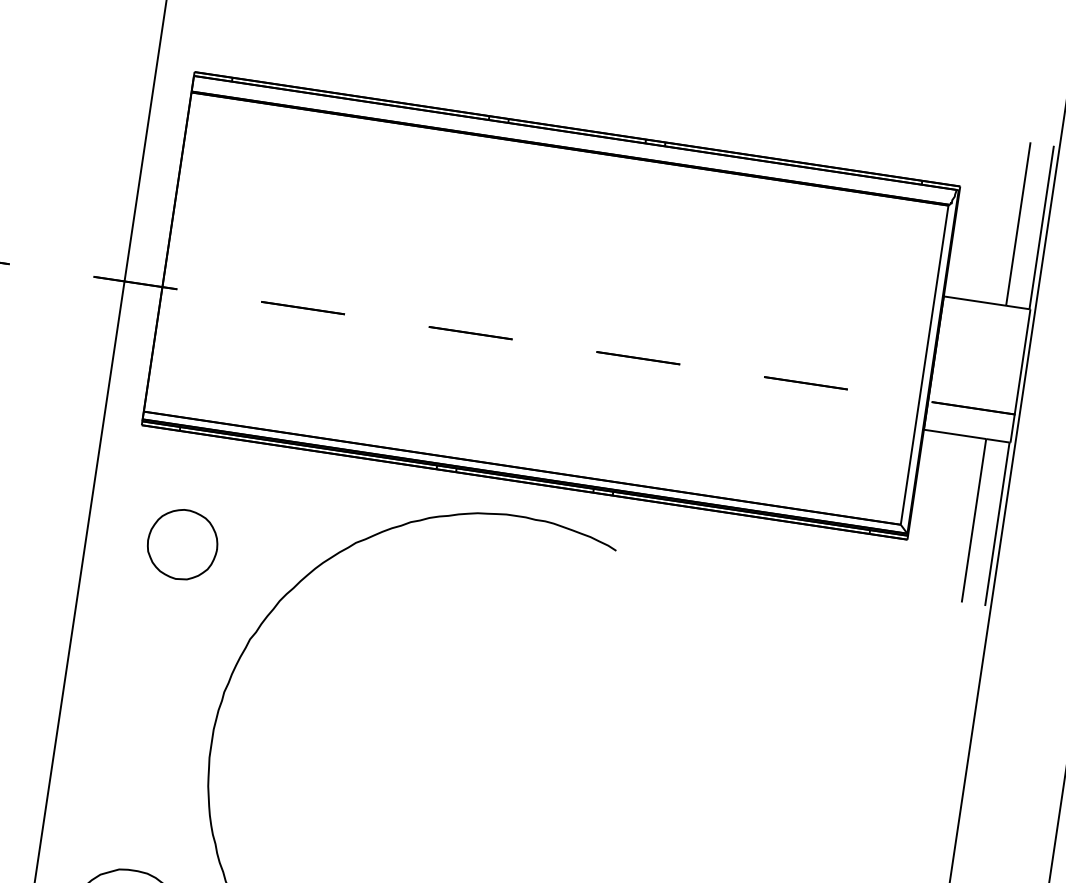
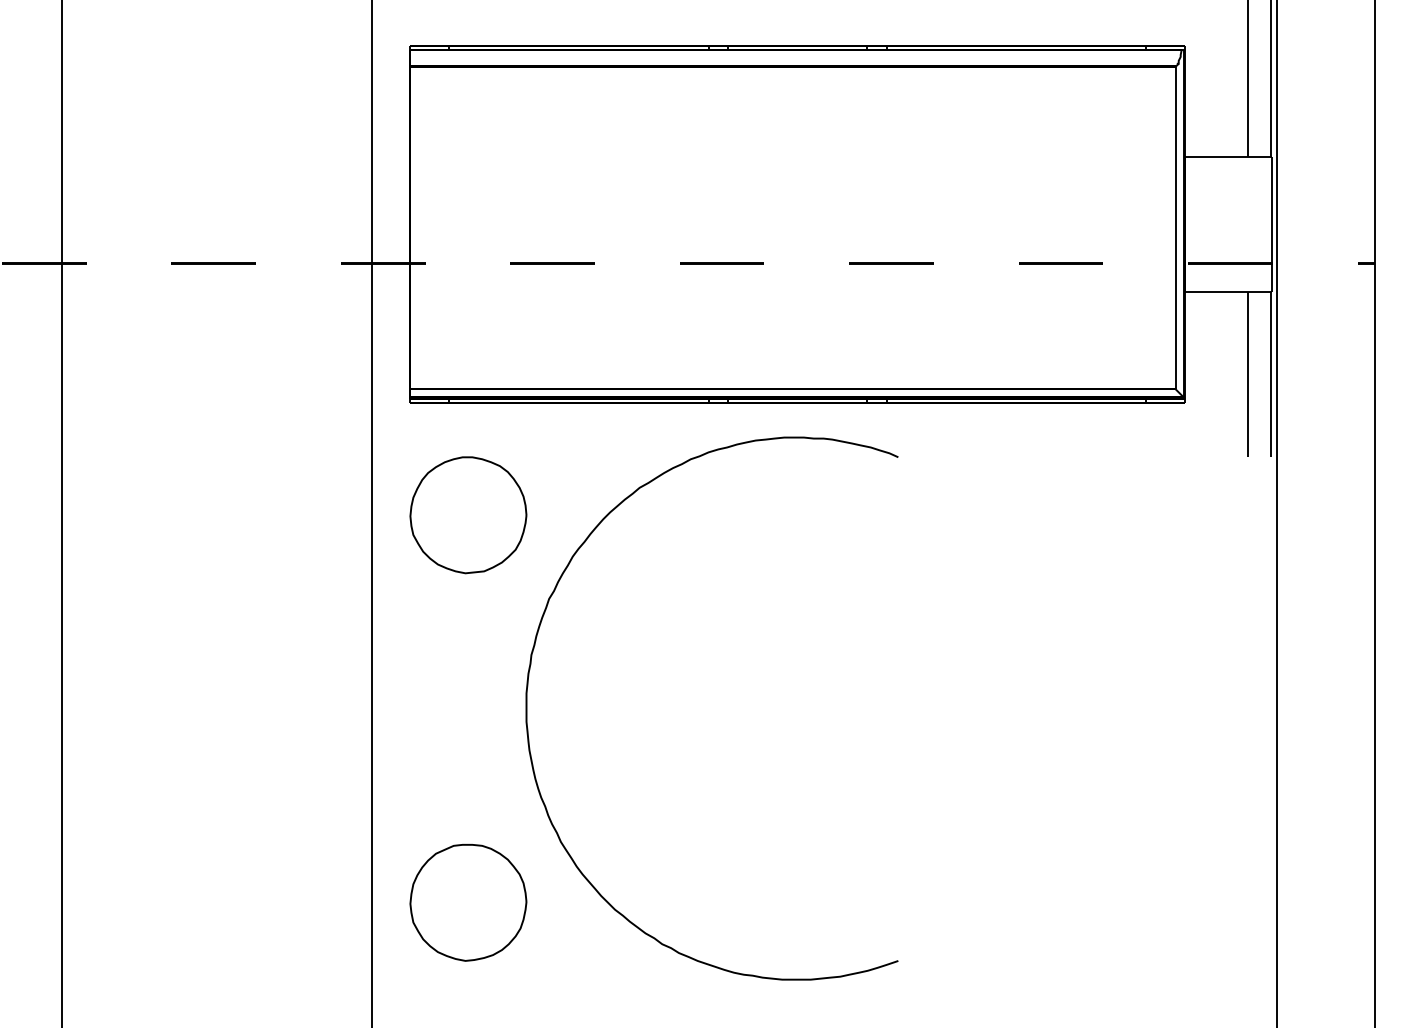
part: (182, 544) -> (468, 515), size x1.67

